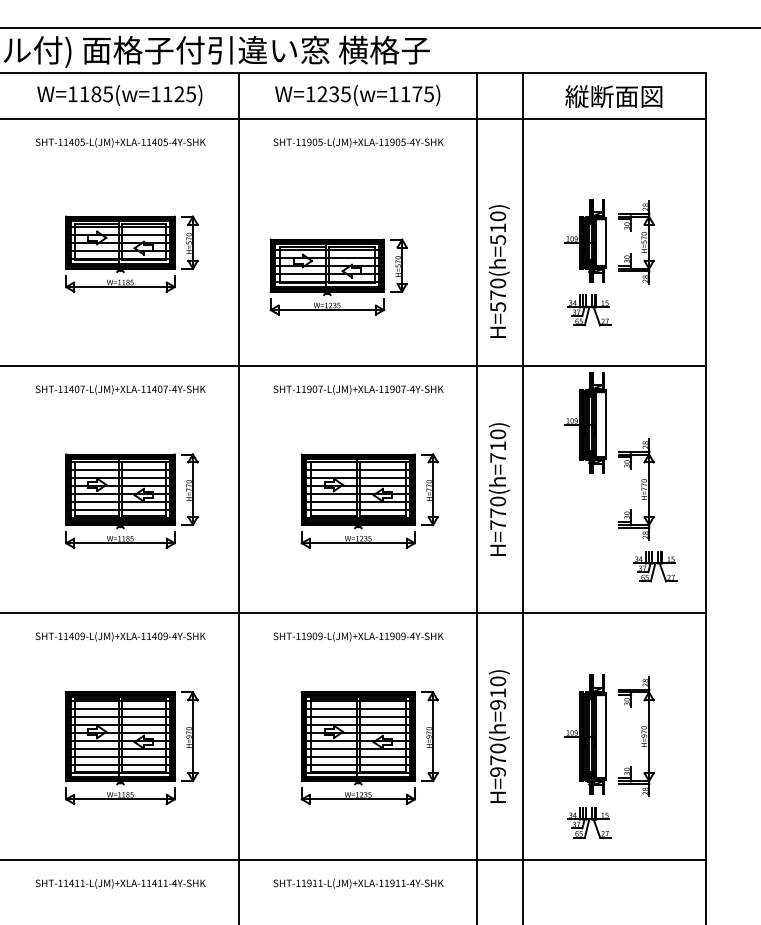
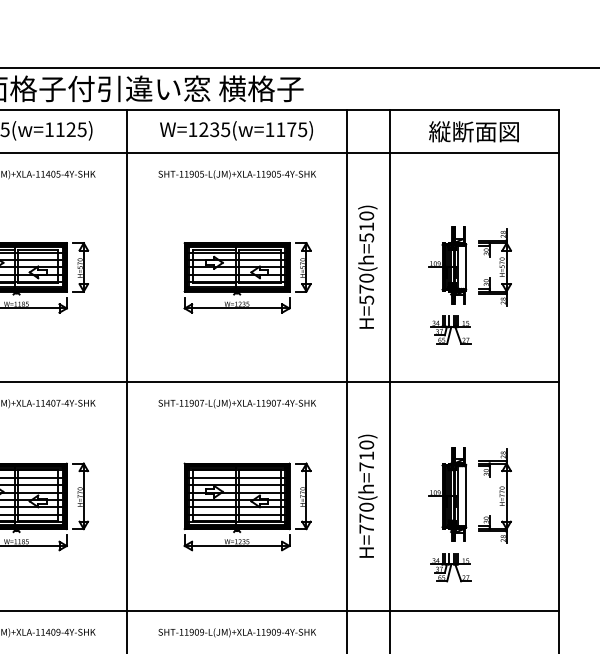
text: (498, 271) -> (367, 267), moved
part: (338, 276) -> (247, 277), moved
part: (585, 422) -> (447, 494), moved
part: (655, 566) -> (451, 567), moved

